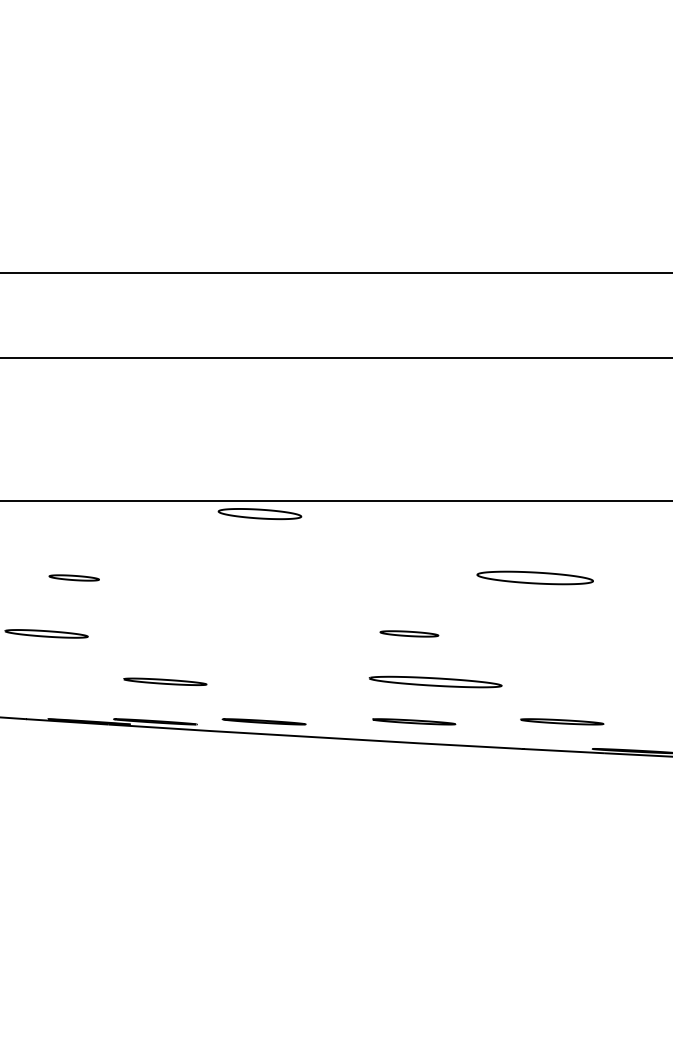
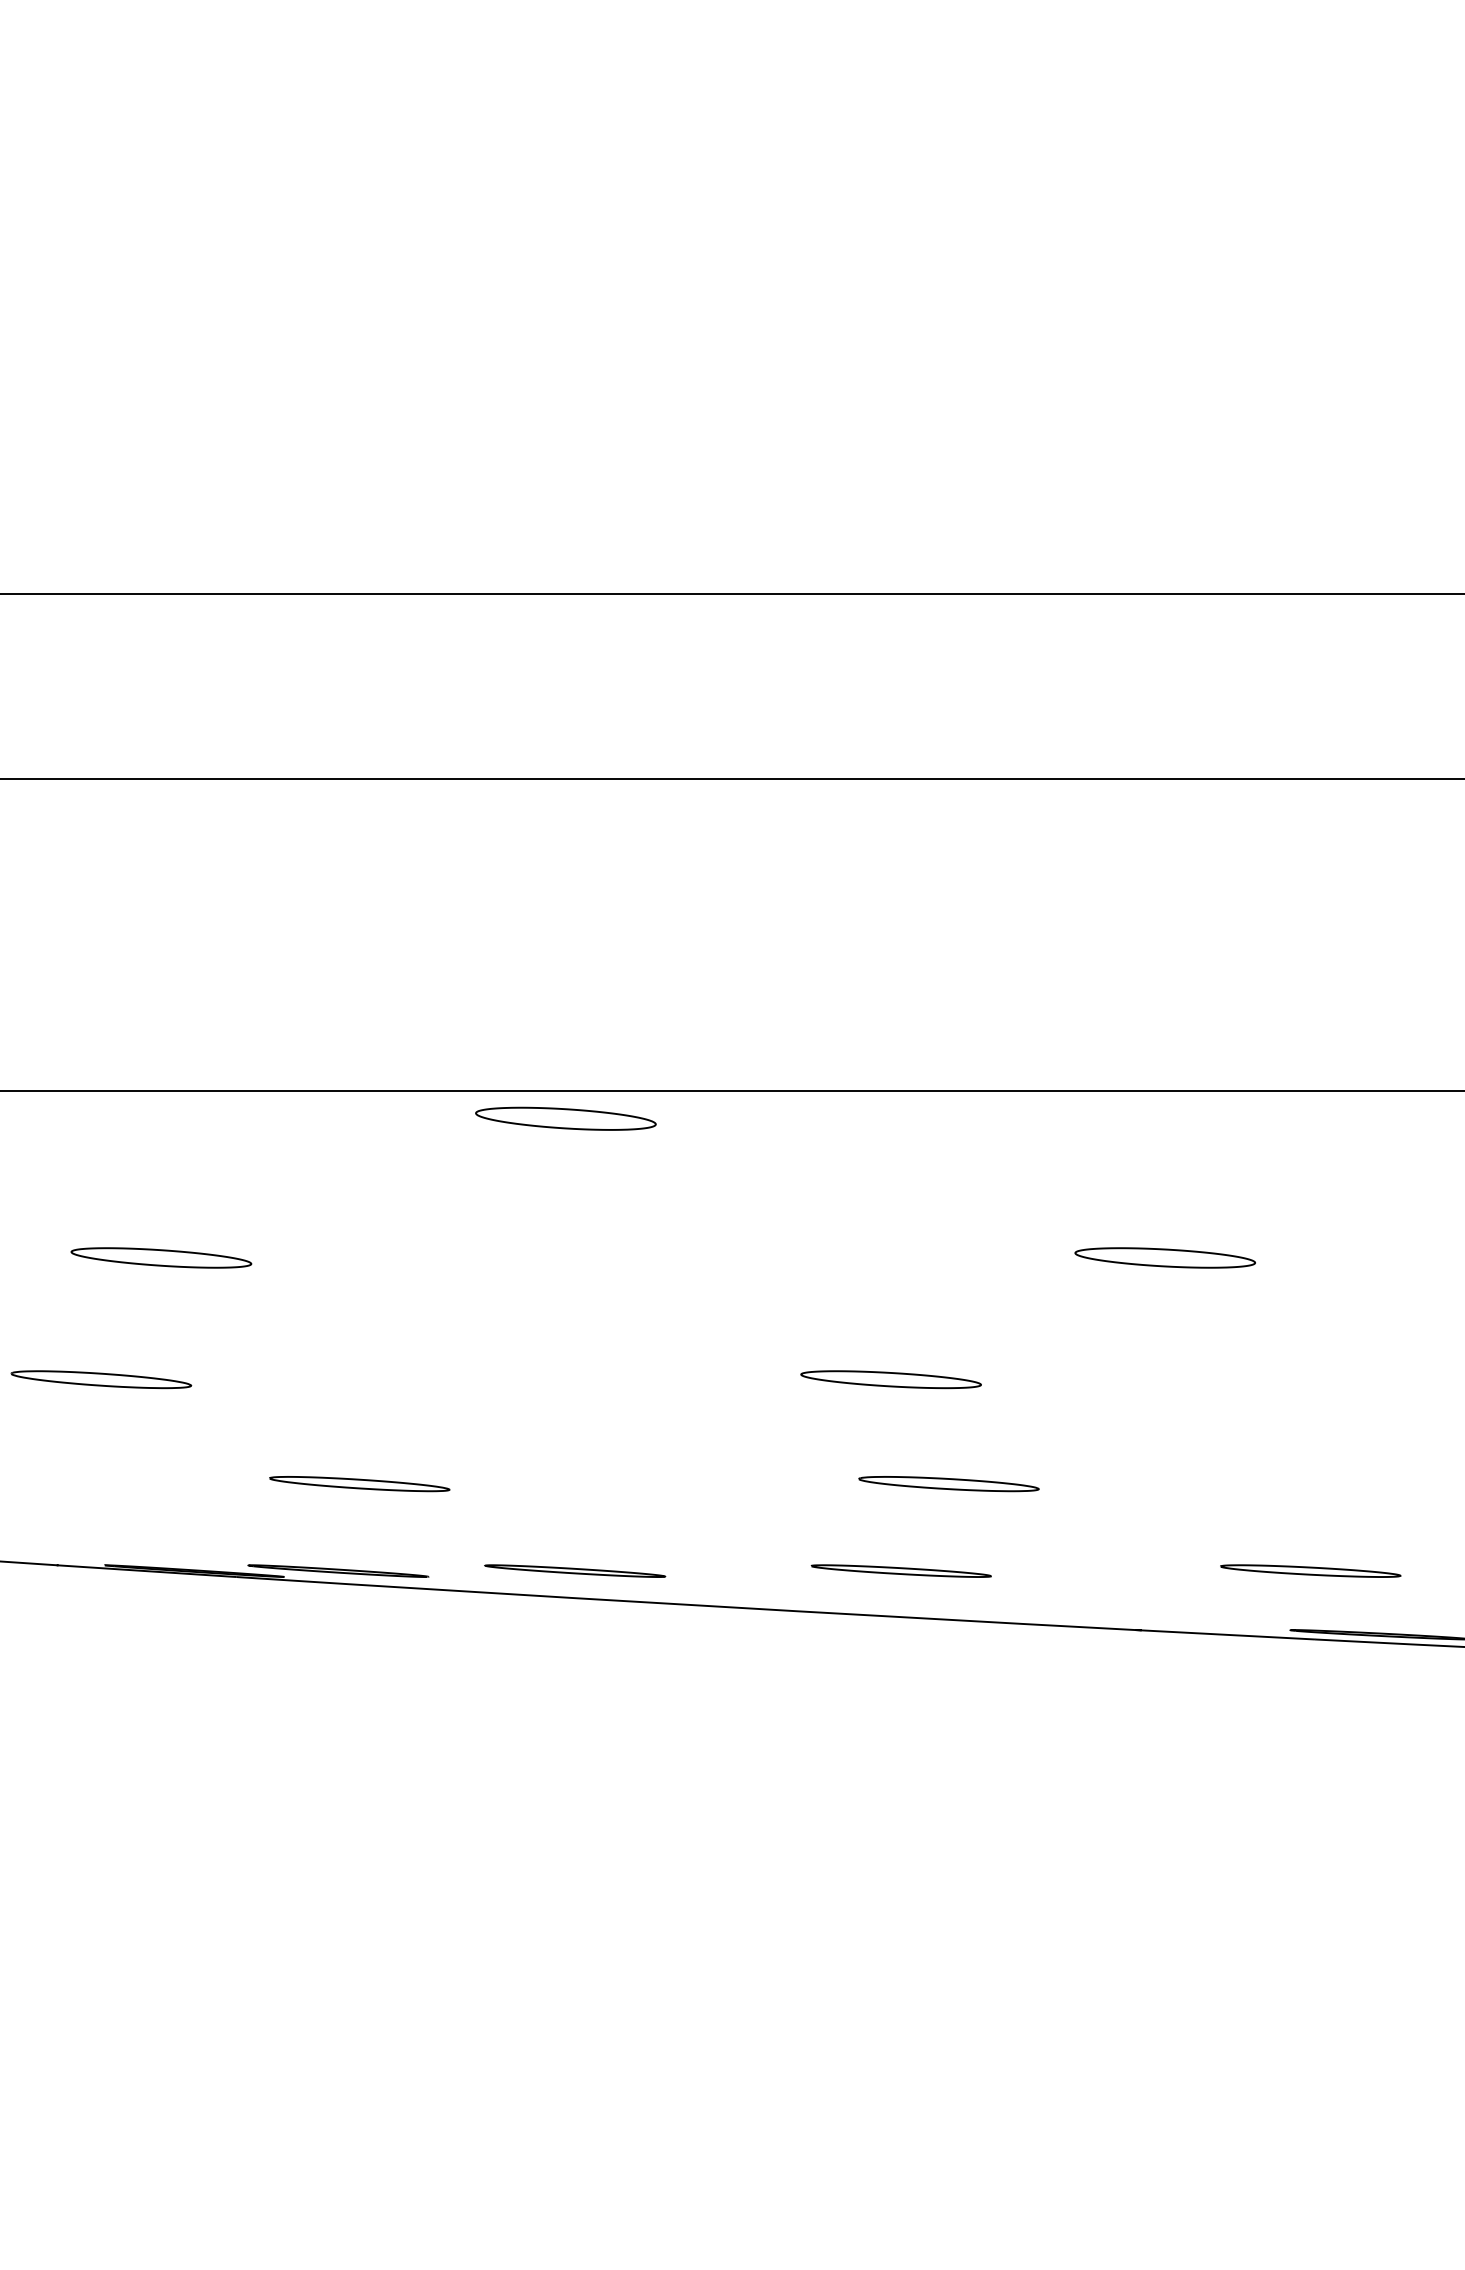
part: (74, 577) -> (162, 1256), size x1.67
part: (535, 577) -> (1165, 1256), size x0.71
part: (409, 633) -> (891, 1378), size x1.43
part: (436, 681) -> (950, 1483), size x0.62
curve: (562, 721) -> (1311, 1570), moved

